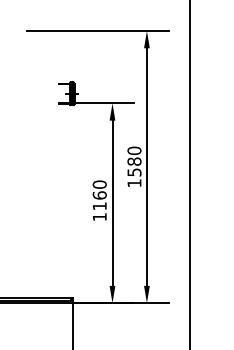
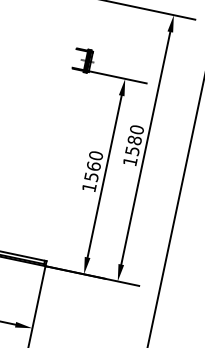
text: (99, 206) -> (91, 177), 1160 -> 1560

